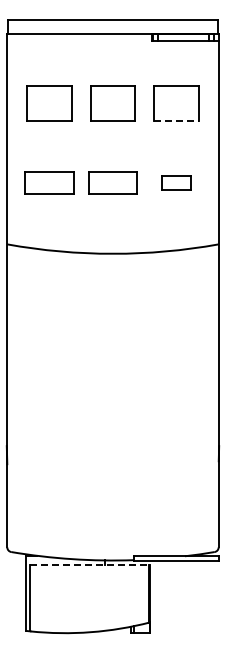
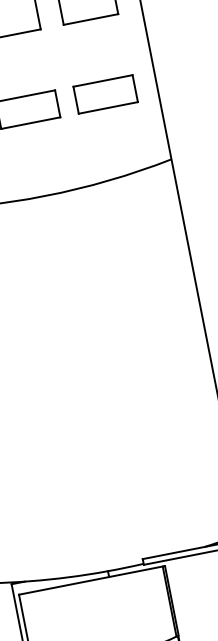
line: (177, 121) -> (92, 19), dashed -> solid
part: (176, 182) -> (105, 94), size x1.67
line: (90, 565) -> (92, 580), dashed -> solid

